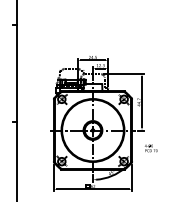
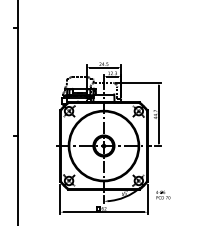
text: (151, 147) -> (163, 194), moved

